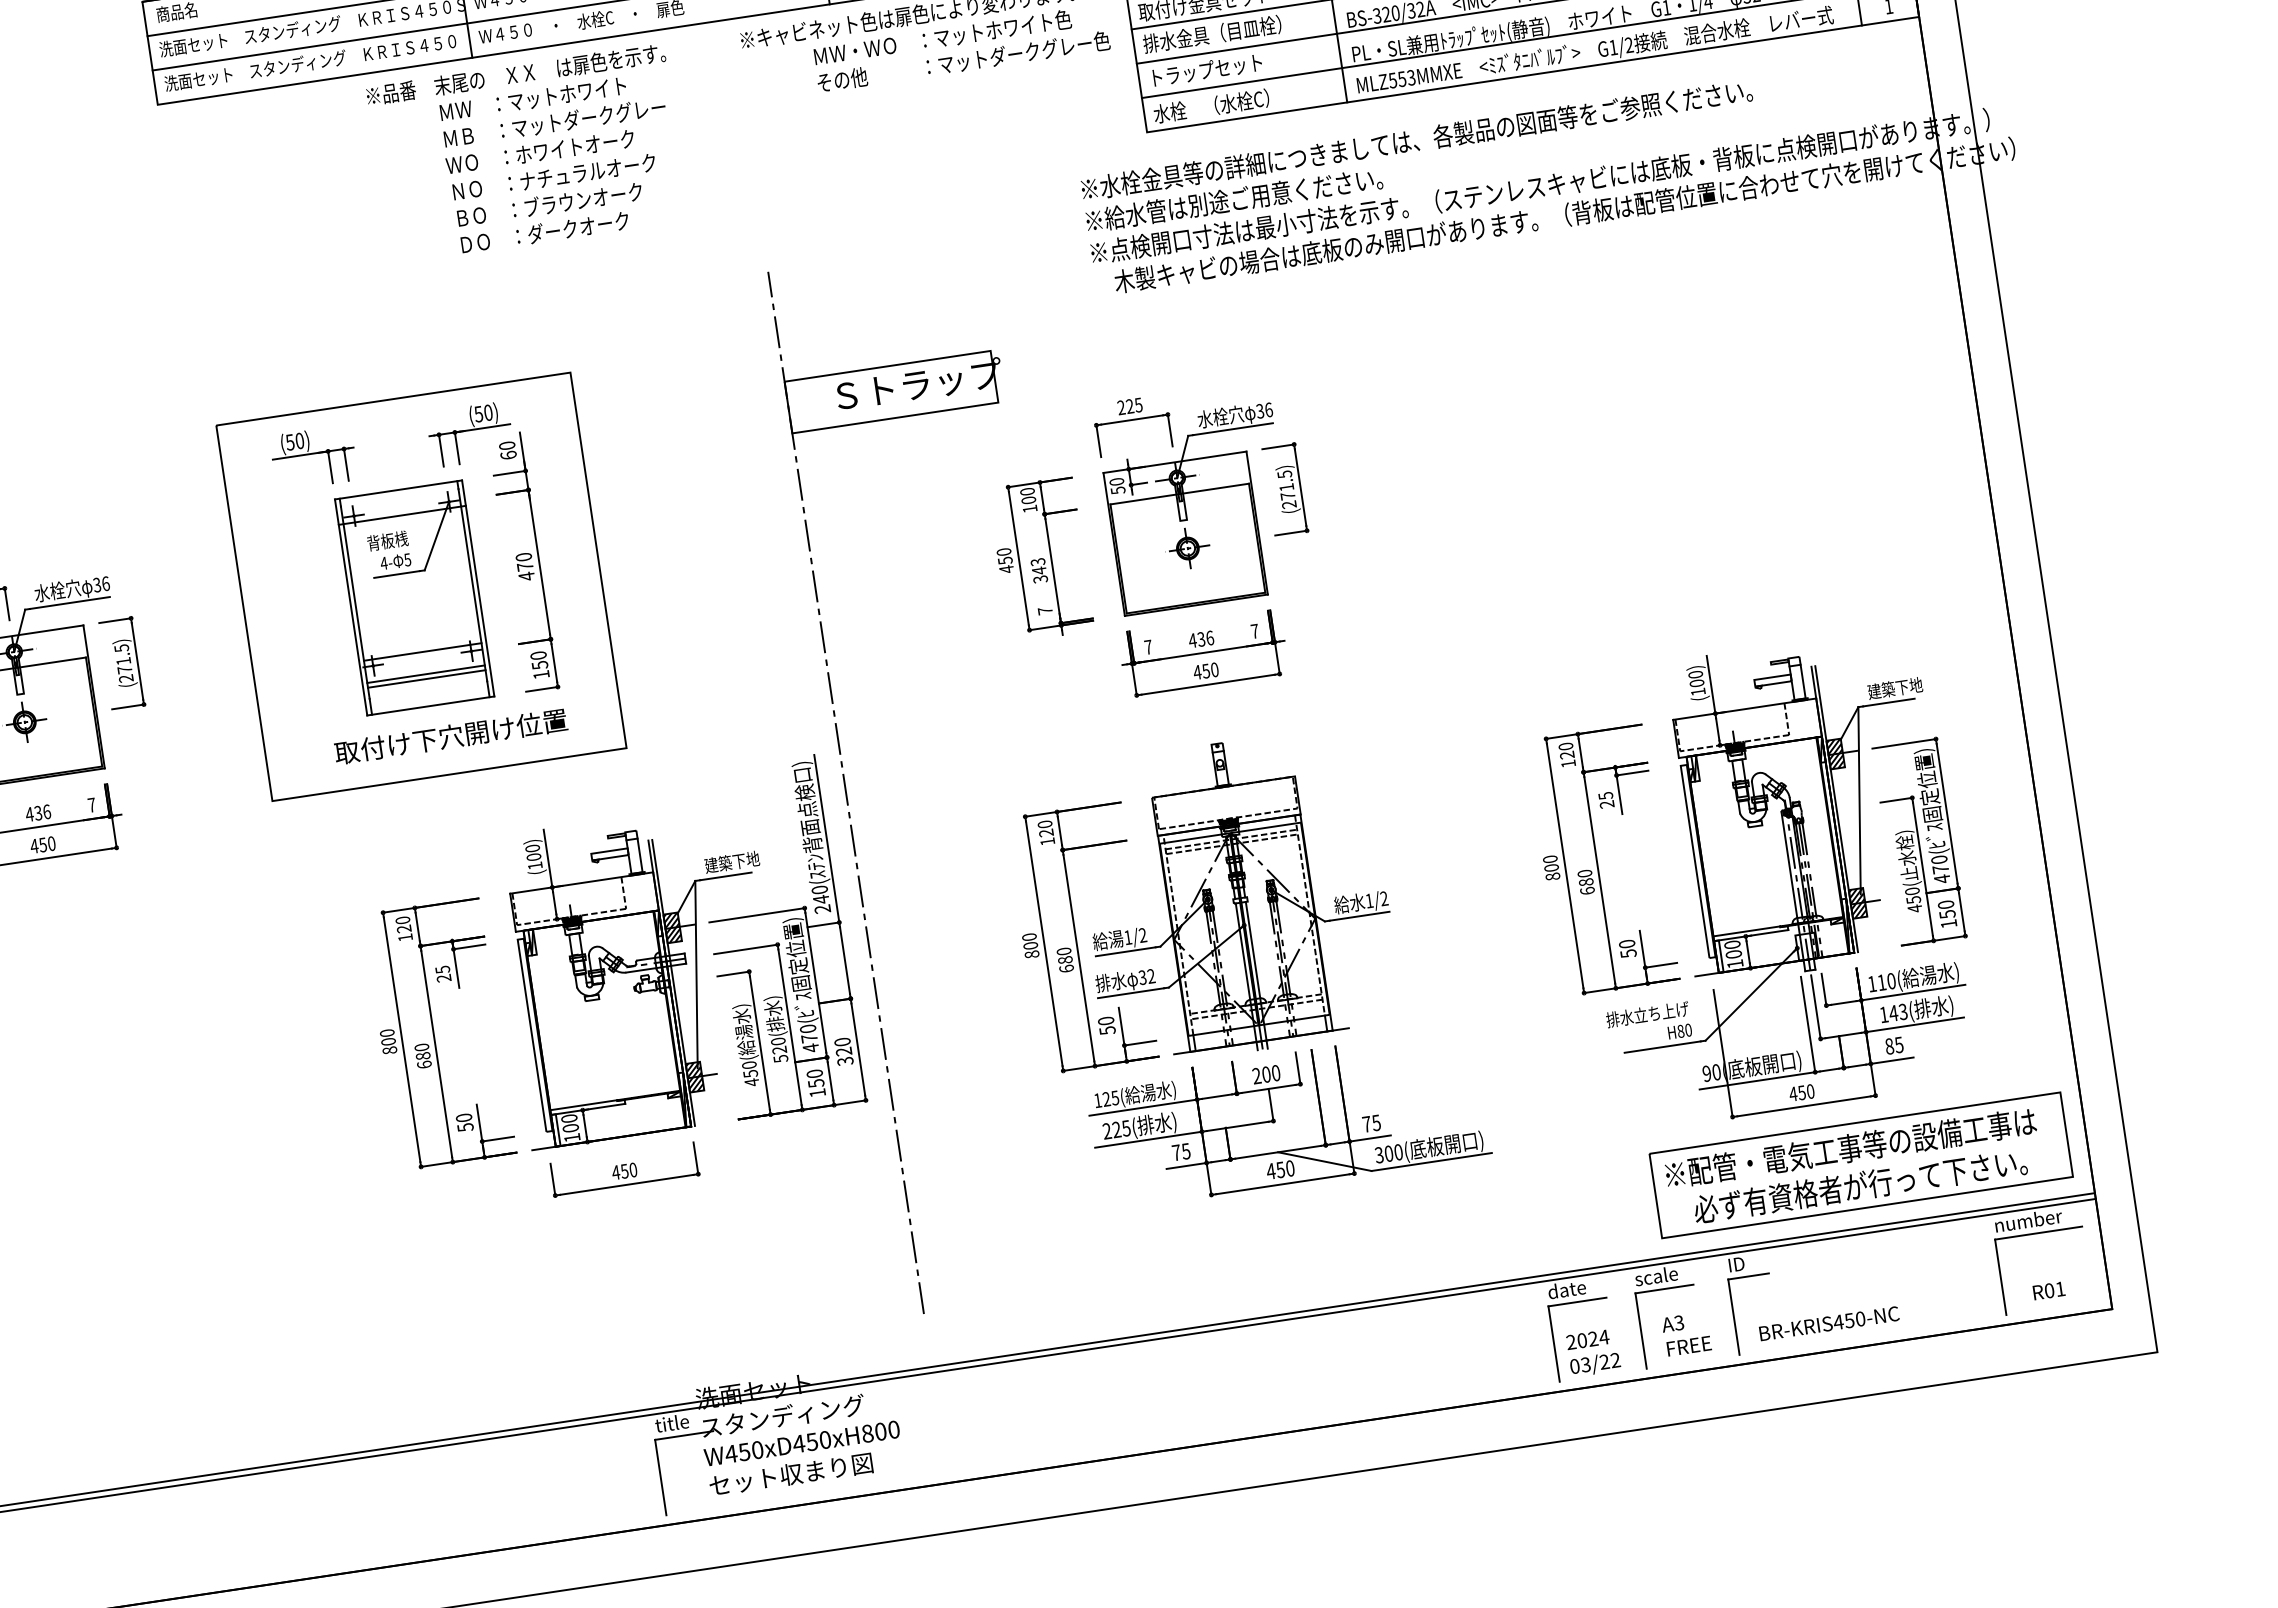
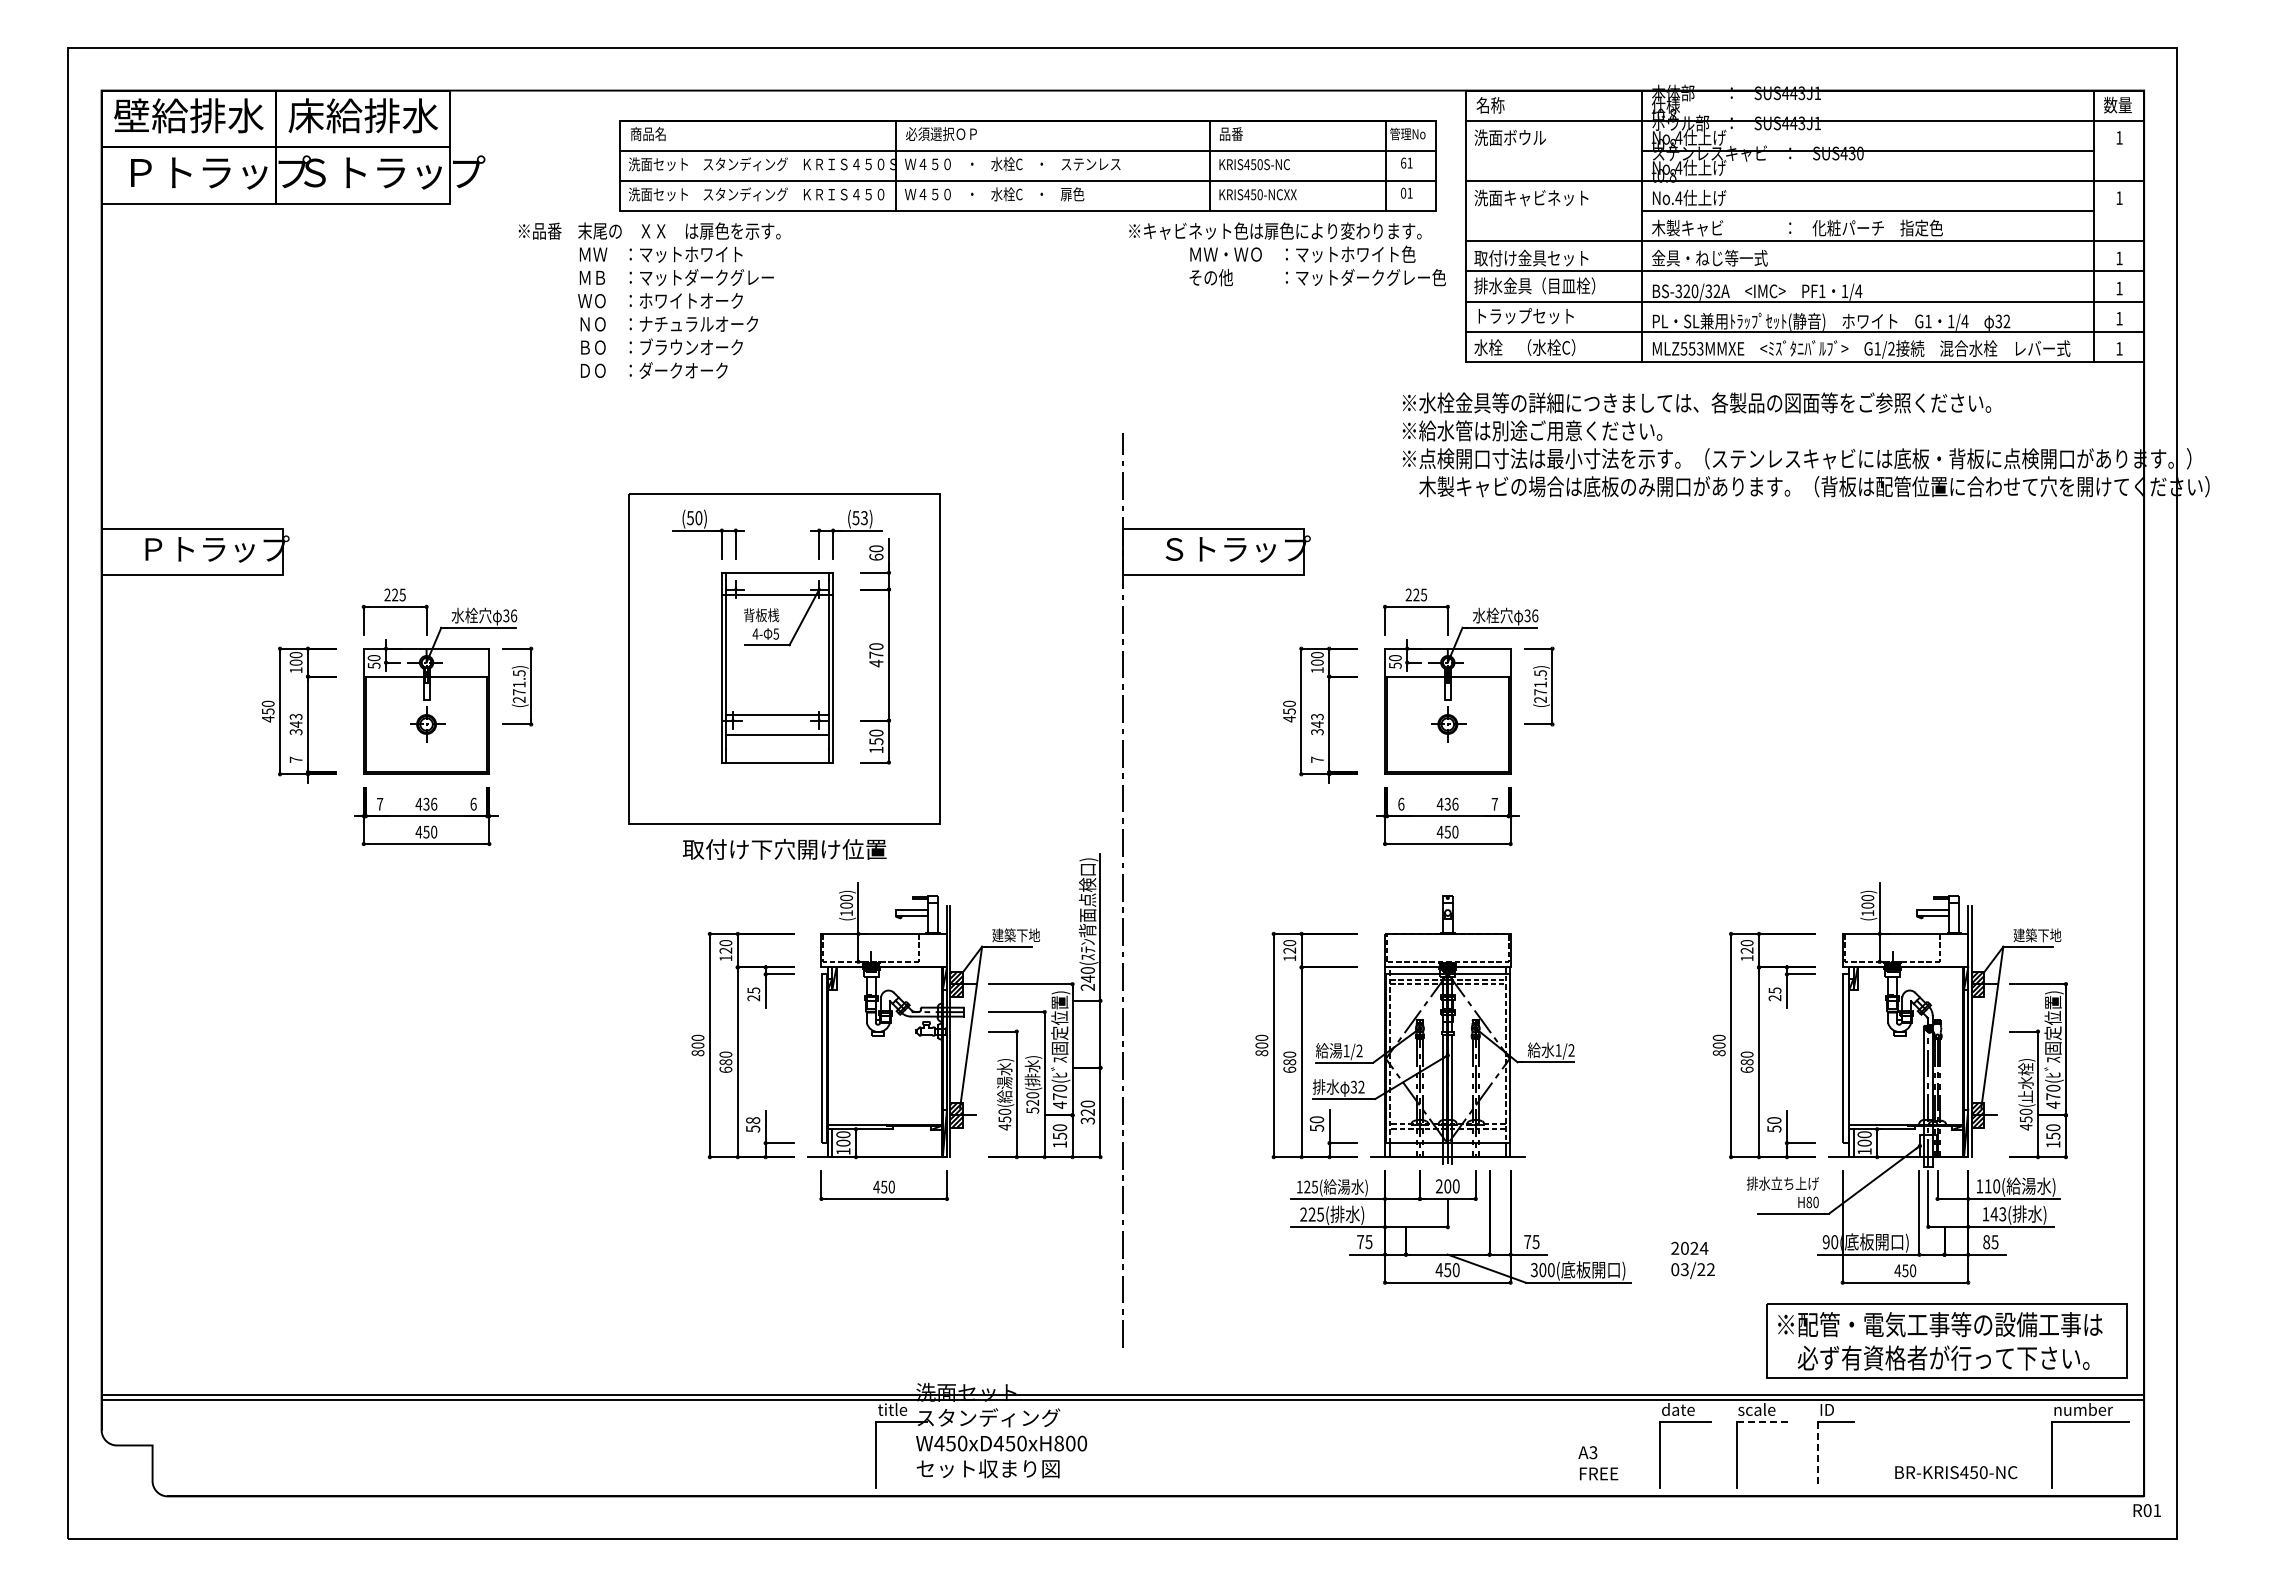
text: (527, 153) -> (649, 300), moved
text: (488, 413) -> (864, 518), (50) -> (53)
text: (1148, 646) -> (1401, 803), 7 -> 6
line: (426, 678) -> (777, 738), removed
text: (450, 736) -> (784, 849), moved
text: (91, 804) -> (473, 803), 7 -> 6
text: (463, 1117) -> (752, 1120), 50 -> 58
line: (1664, 1288) -> (1762, 1421), solid -> dashed
text: (2048, 1290) -> (2146, 1510), moved
line: (1734, 1317) -> (1818, 1455), solid -> dashed
text: (1829, 1323) -> (1956, 1472), moved
text: (1686, 1334) -> (1598, 1463), moved
text: (1592, 1353) -> (1692, 1260), moved

